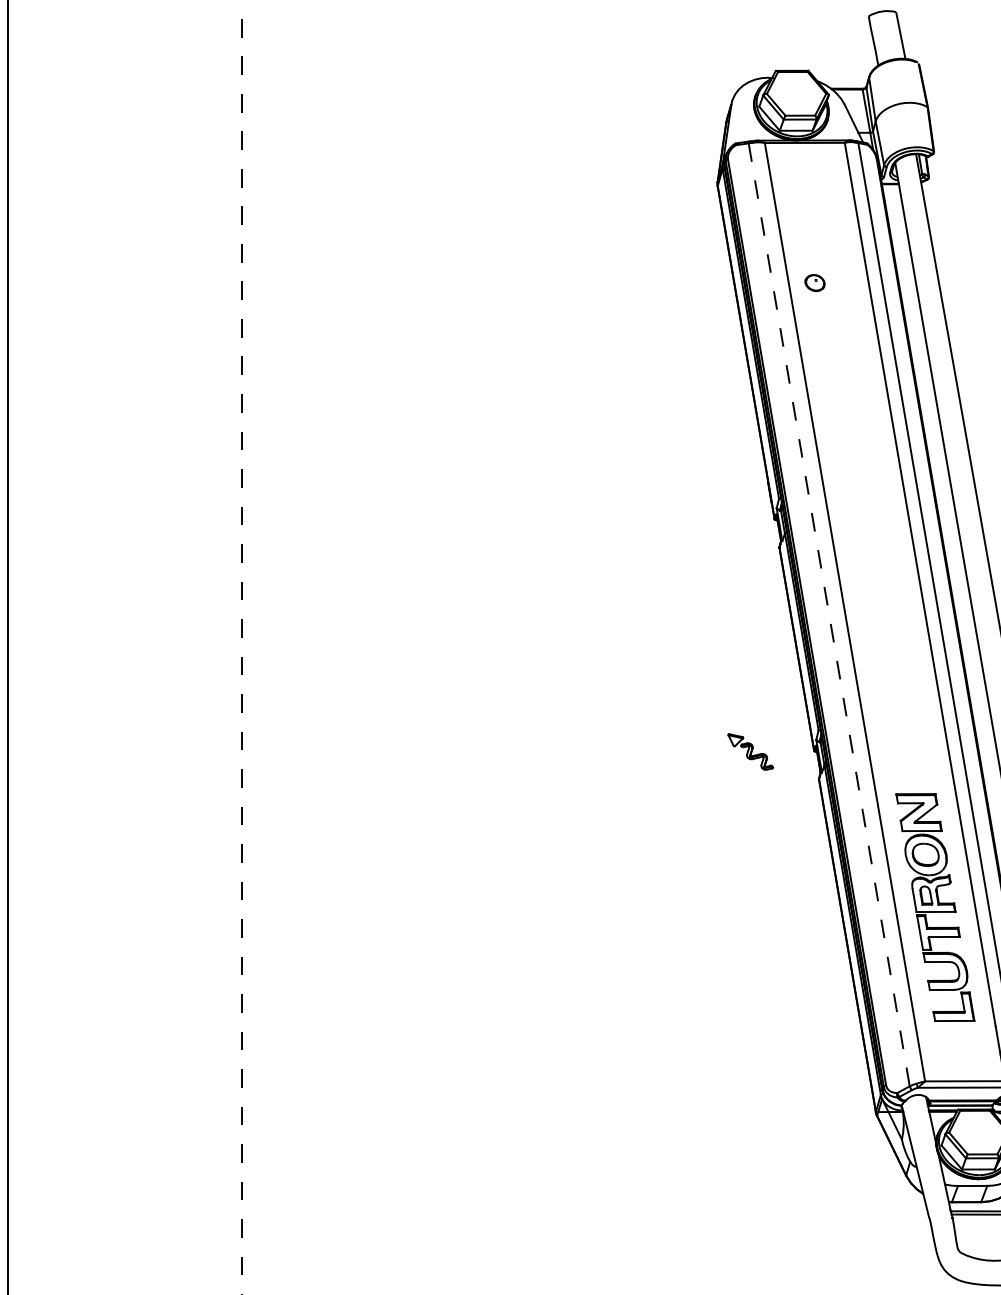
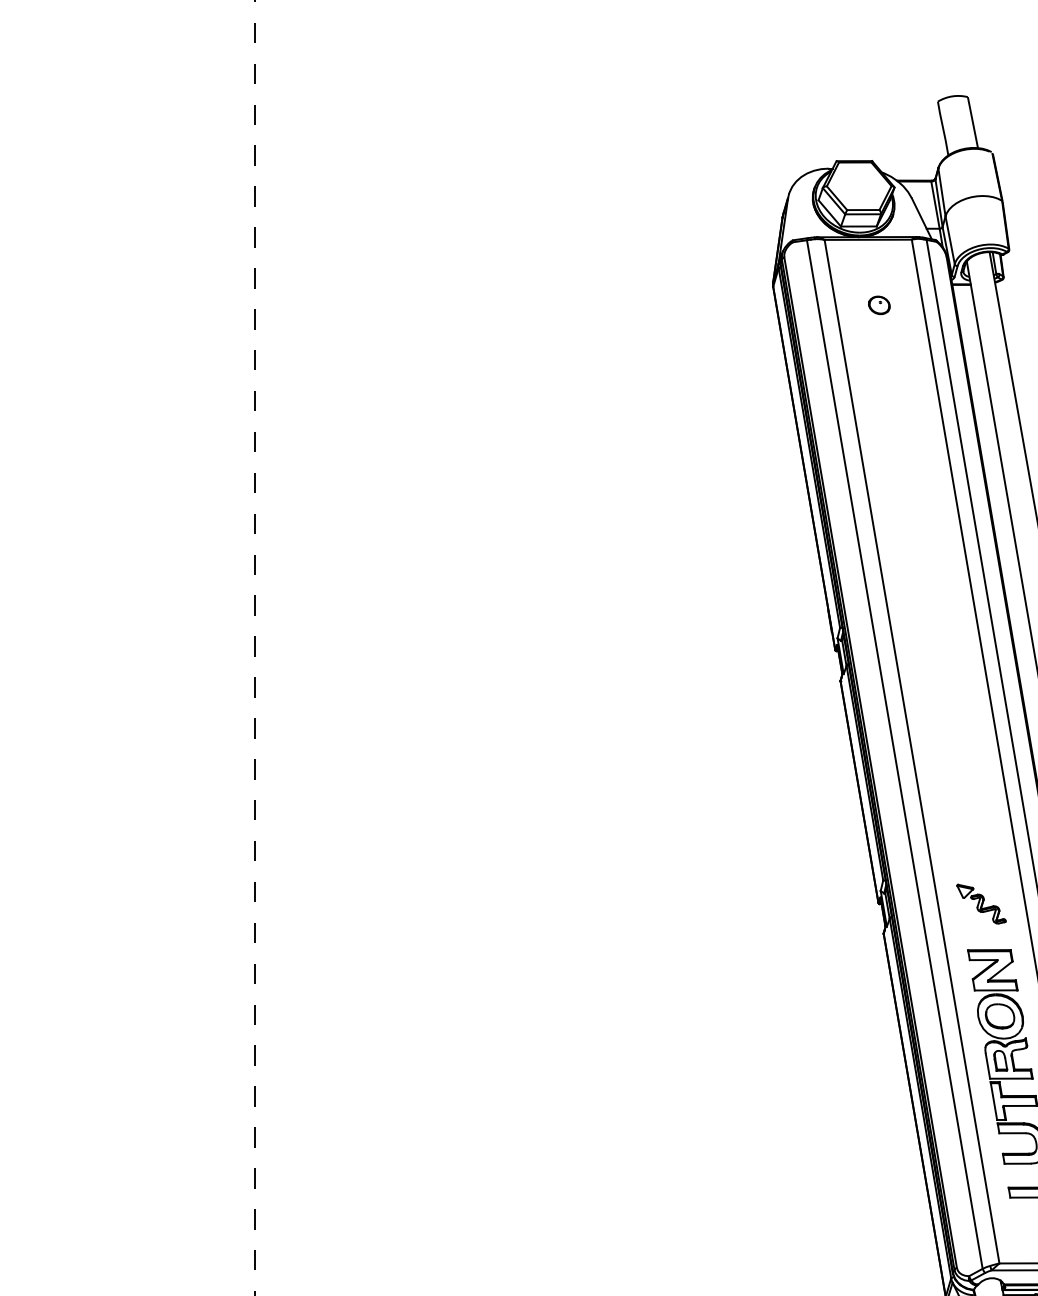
part: (814, 282) -> (878, 304), moved
line: (829, 615) -> (895, 755), dashed -> solid
part: (750, 751) -> (981, 903), moved

